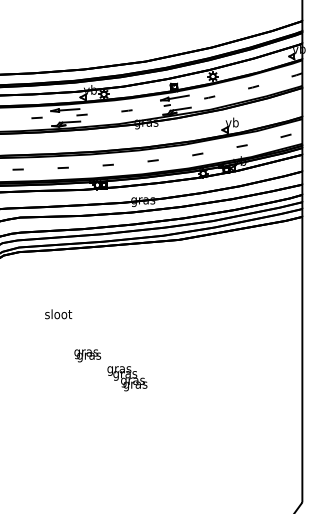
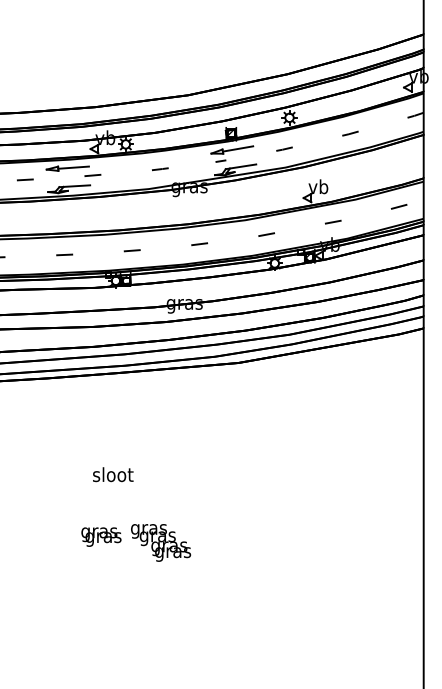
text: (58, 314) -> (113, 474), moved
text: (127, 378) -> (161, 542), moved

